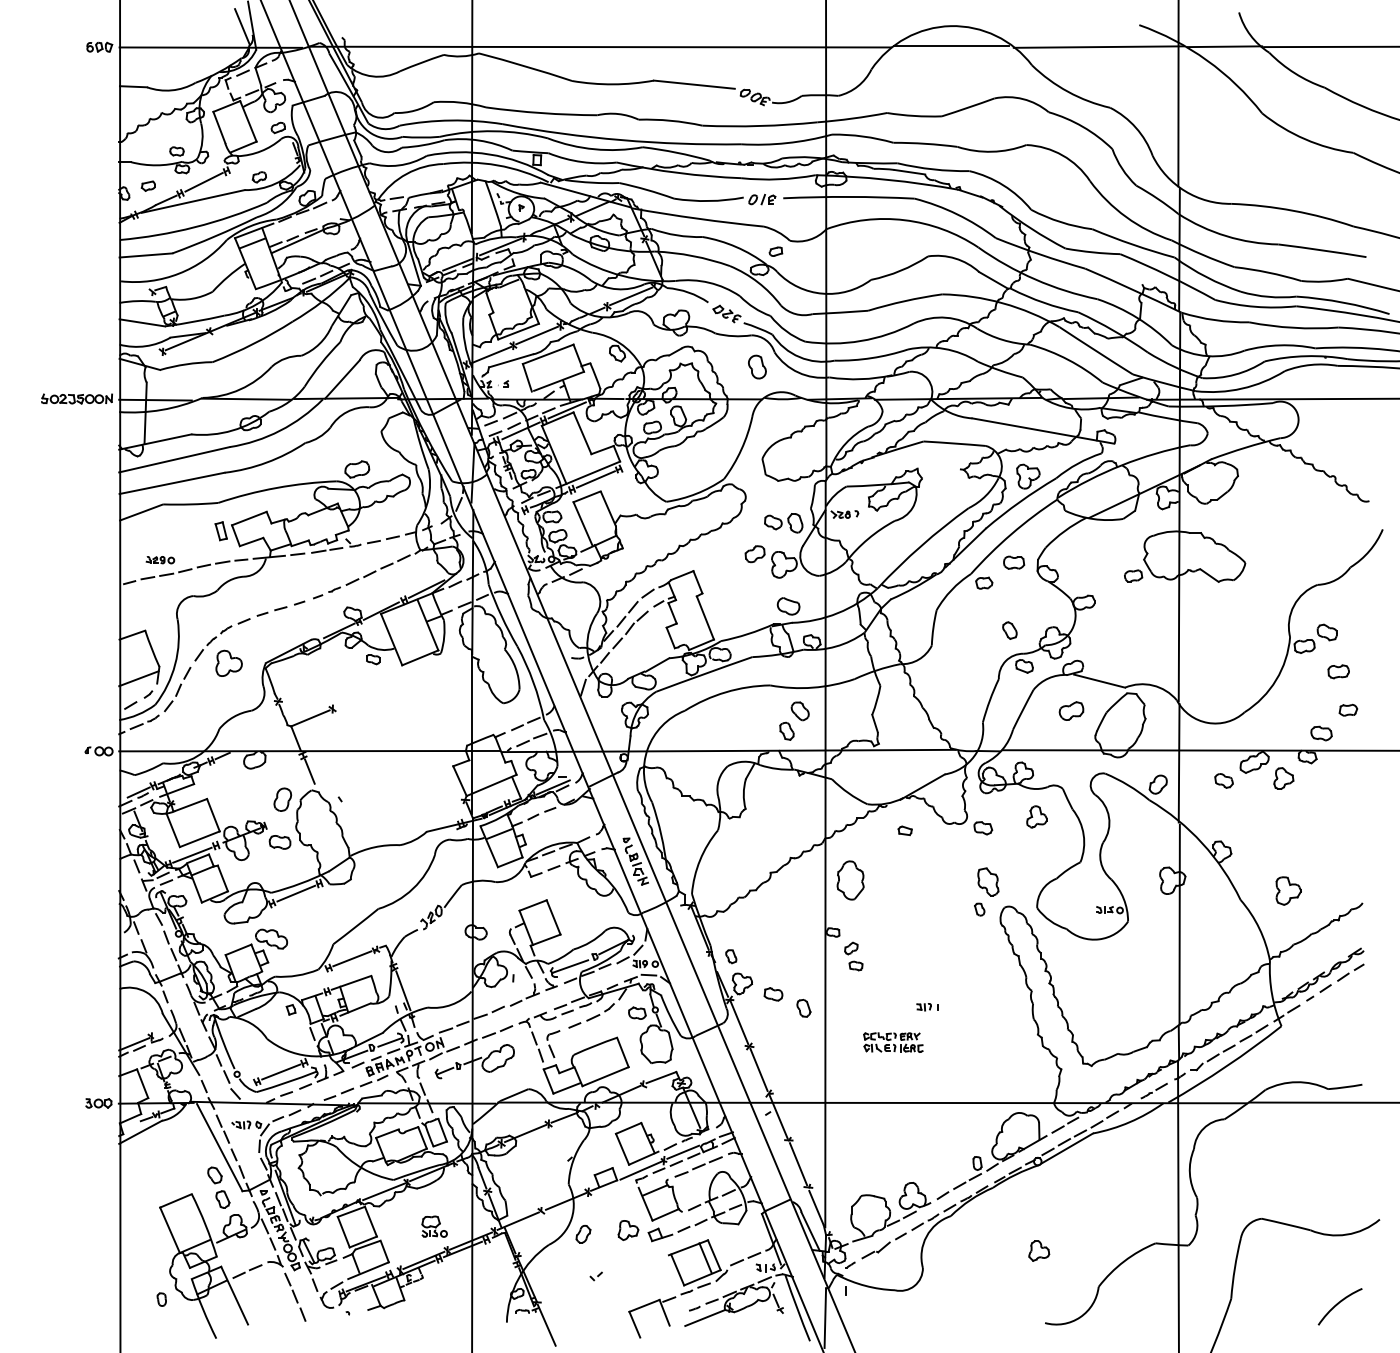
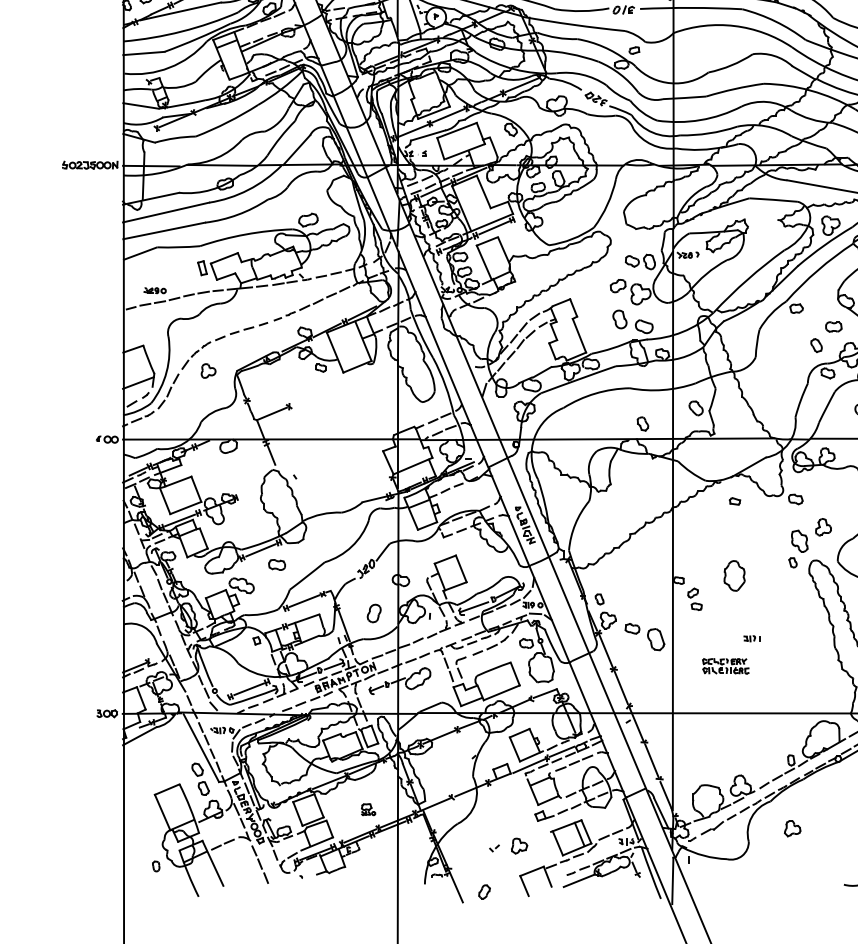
part: (757, 366) -> (620, 319), moved
part: (1014, 562) -> (834, 326), moved
part: (228, 662) -> (208, 370), size x0.7
part: (799, 711) -> (695, 408), moved
part: (282, 799) -> (373, 613), moved
part: (1036, 816) -> (823, 526), moved
part: (279, 842) -> (276, 565), moved
part: (850, 880) -> (734, 575), moved
part: (803, 1008) -> (655, 639), size x1.6
part: (434, 1226) -> (368, 809), size x0.7
part: (628, 1230) -> (519, 846), moved
part: (583, 1233) -> (484, 891), moved
part: (1039, 1250) -> (792, 828), moved

